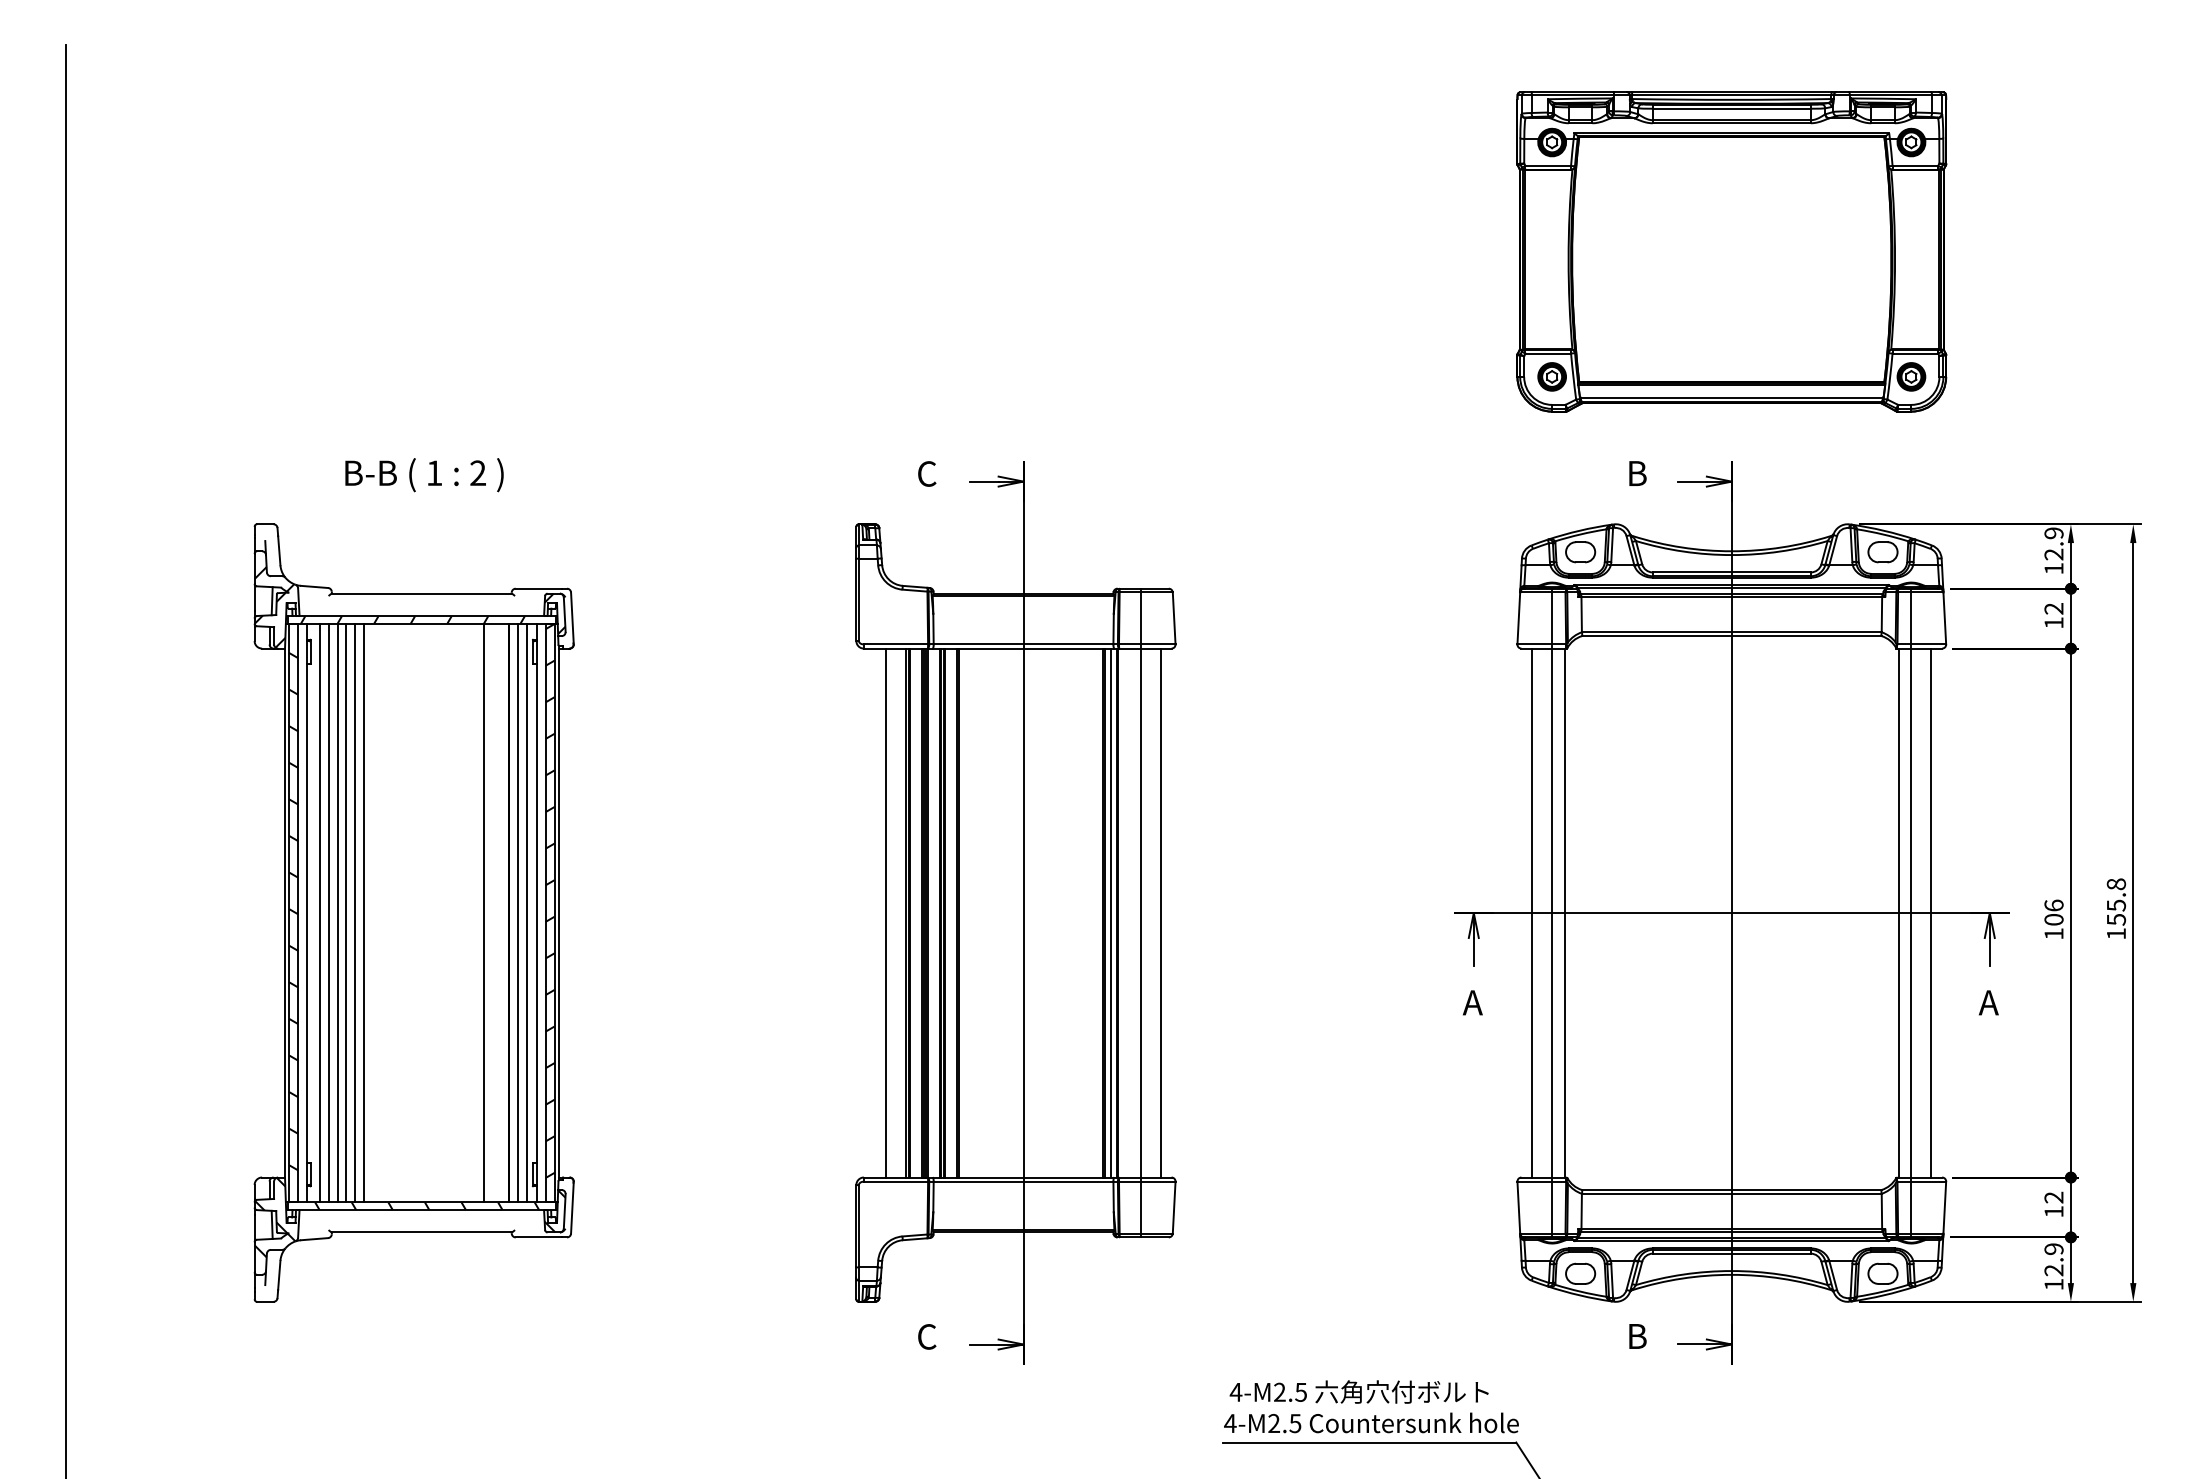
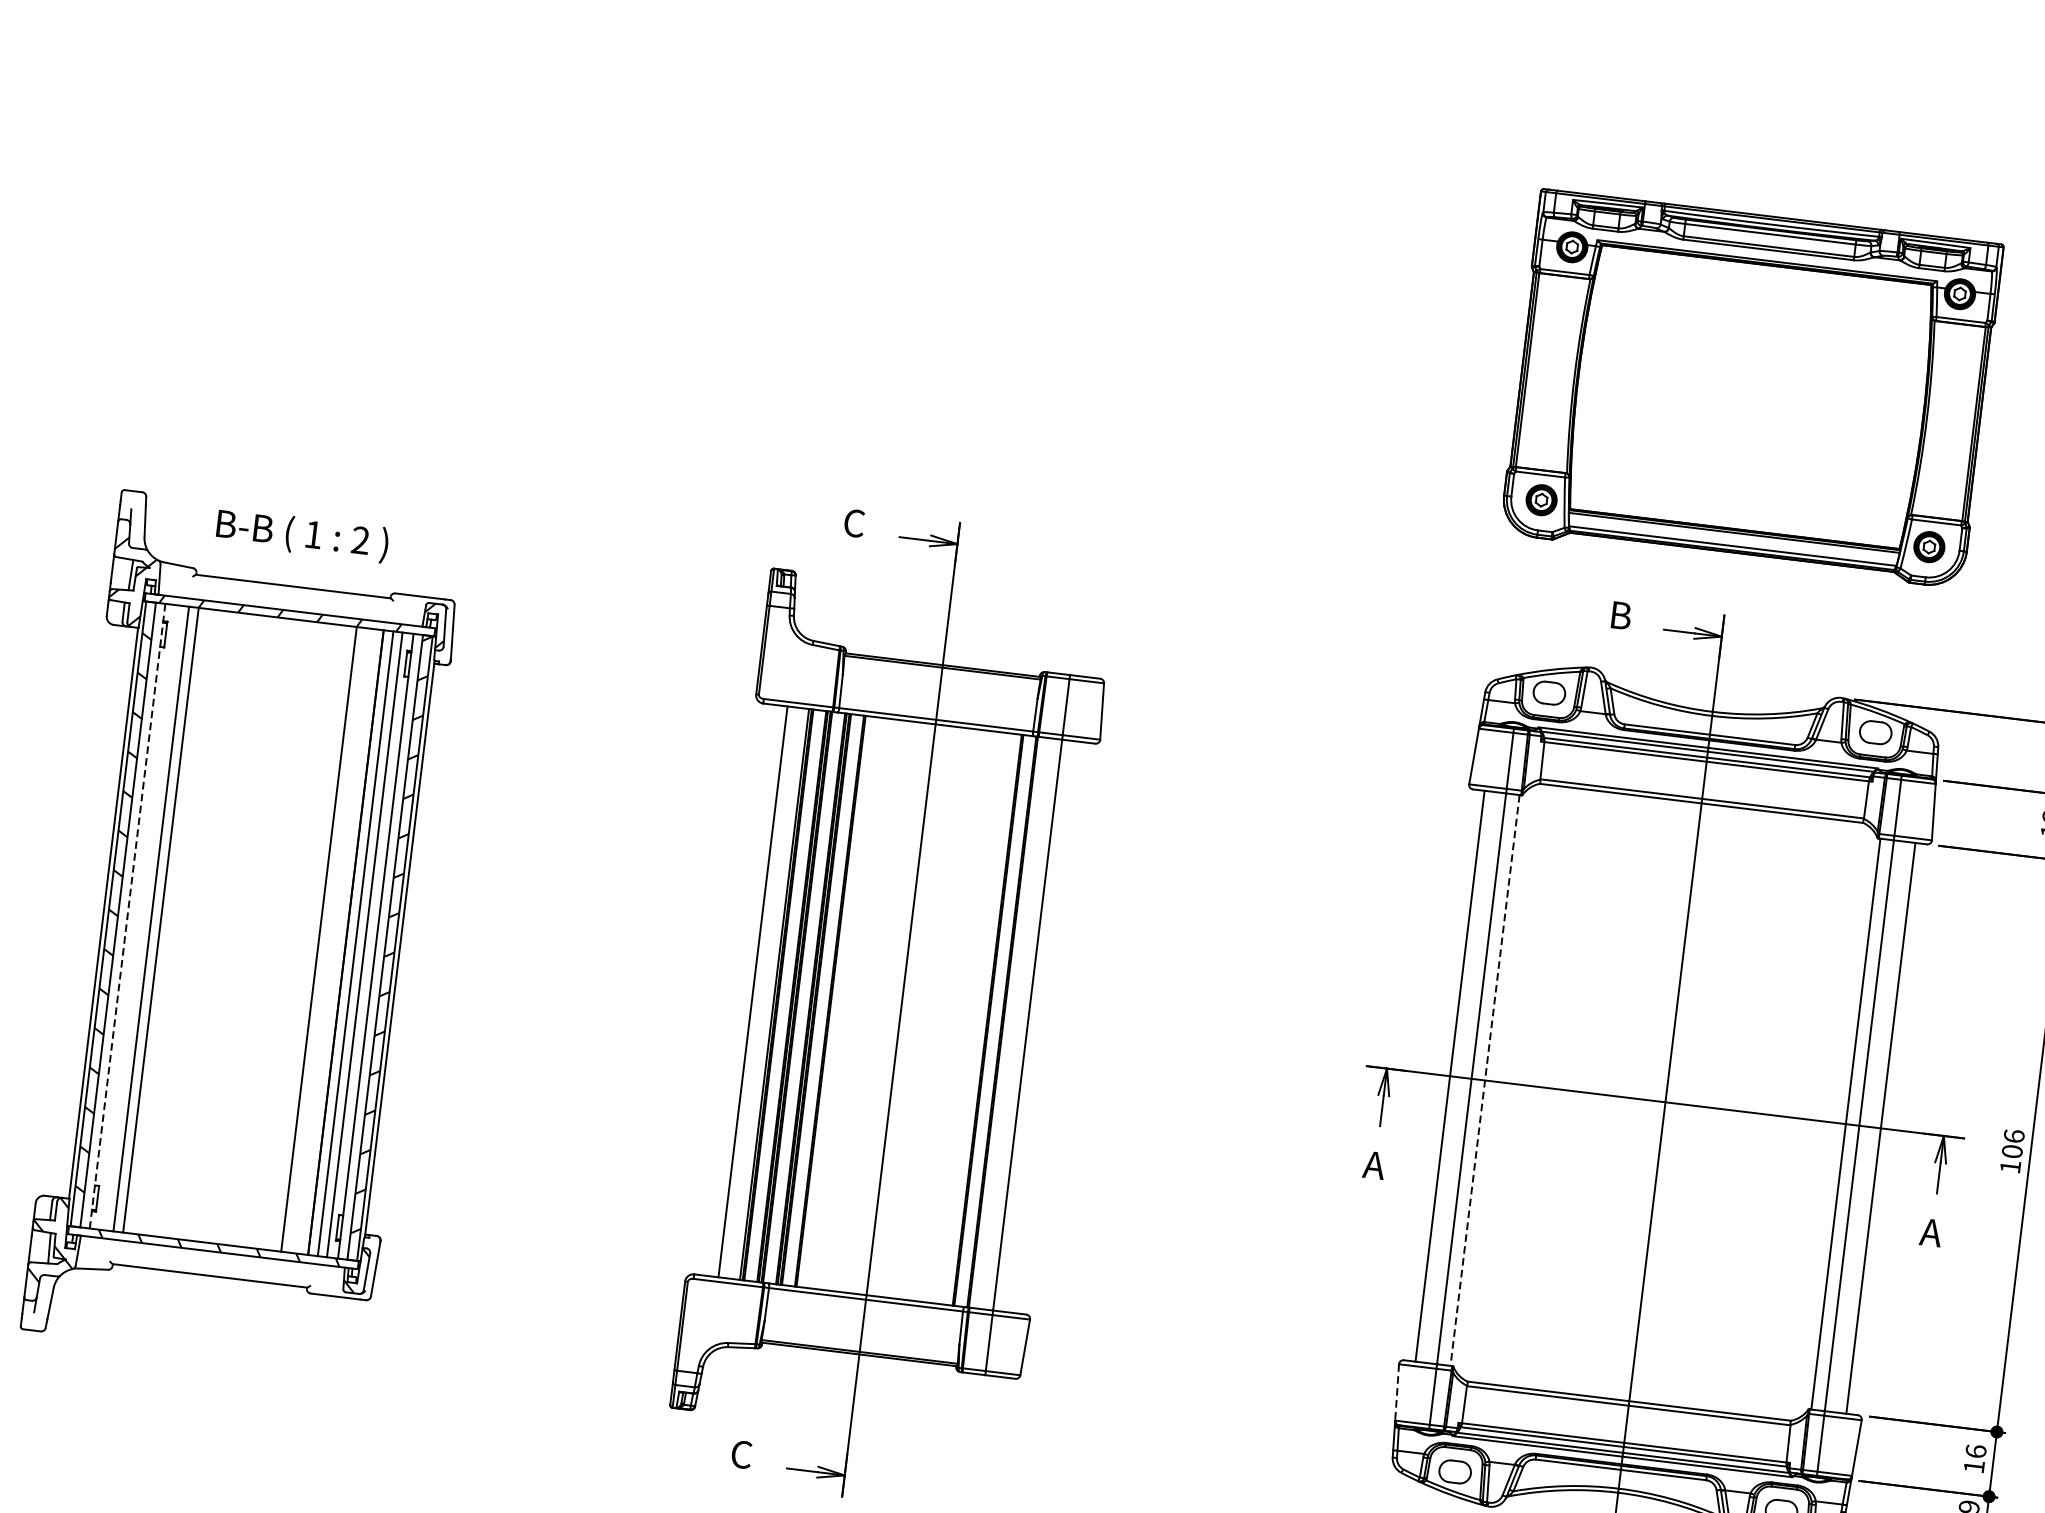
text: (424, 475) -> (302, 535), moved
line: (320, 912) -> (142, 917), removed
line: (346, 912) -> (170, 920), removed
line: (355, 912) -> (180, 921), removed
line: (363, 912) -> (188, 922), removed
line: (1110, 912) -> (995, 1020), removed
line: (1160, 912) -> (1048, 1027), removed
line: (306, 913) -> (127, 916), solid -> dashed
line: (1564, 913) -> (1484, 1080), solid -> dashed
text: (2053, 1197) -> (1975, 1451), 12 -> 16
line: (1518, 1207) -> (1396, 1392), solid -> dashed

